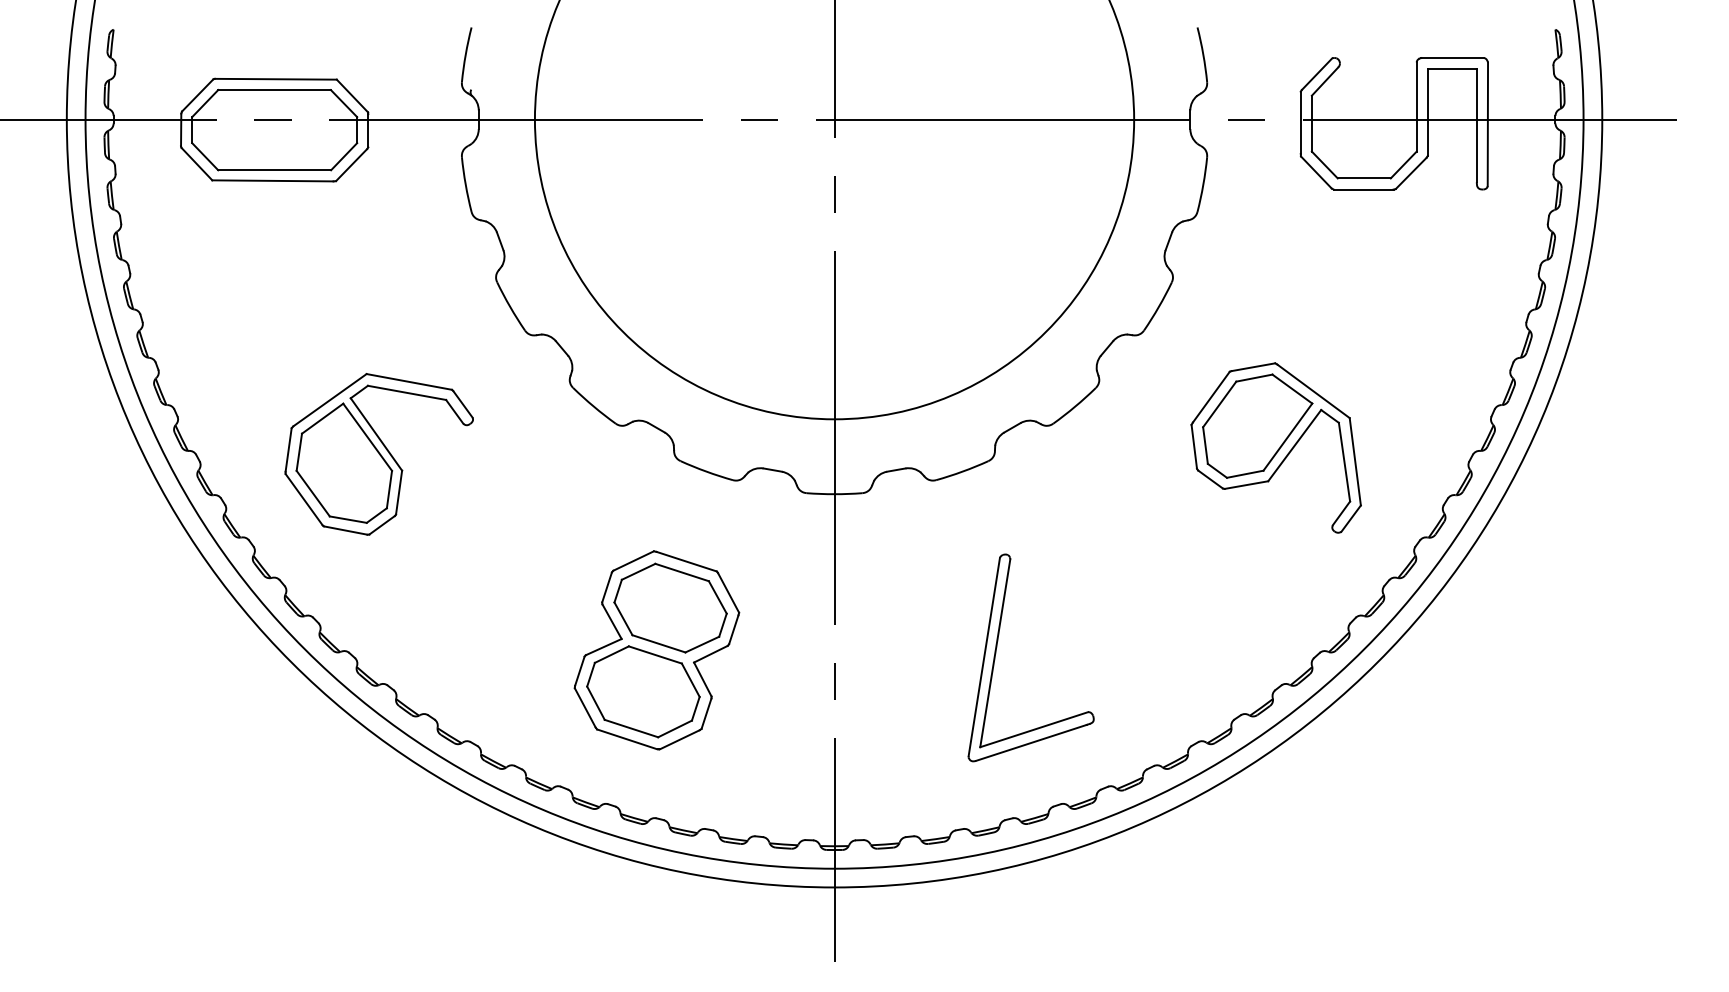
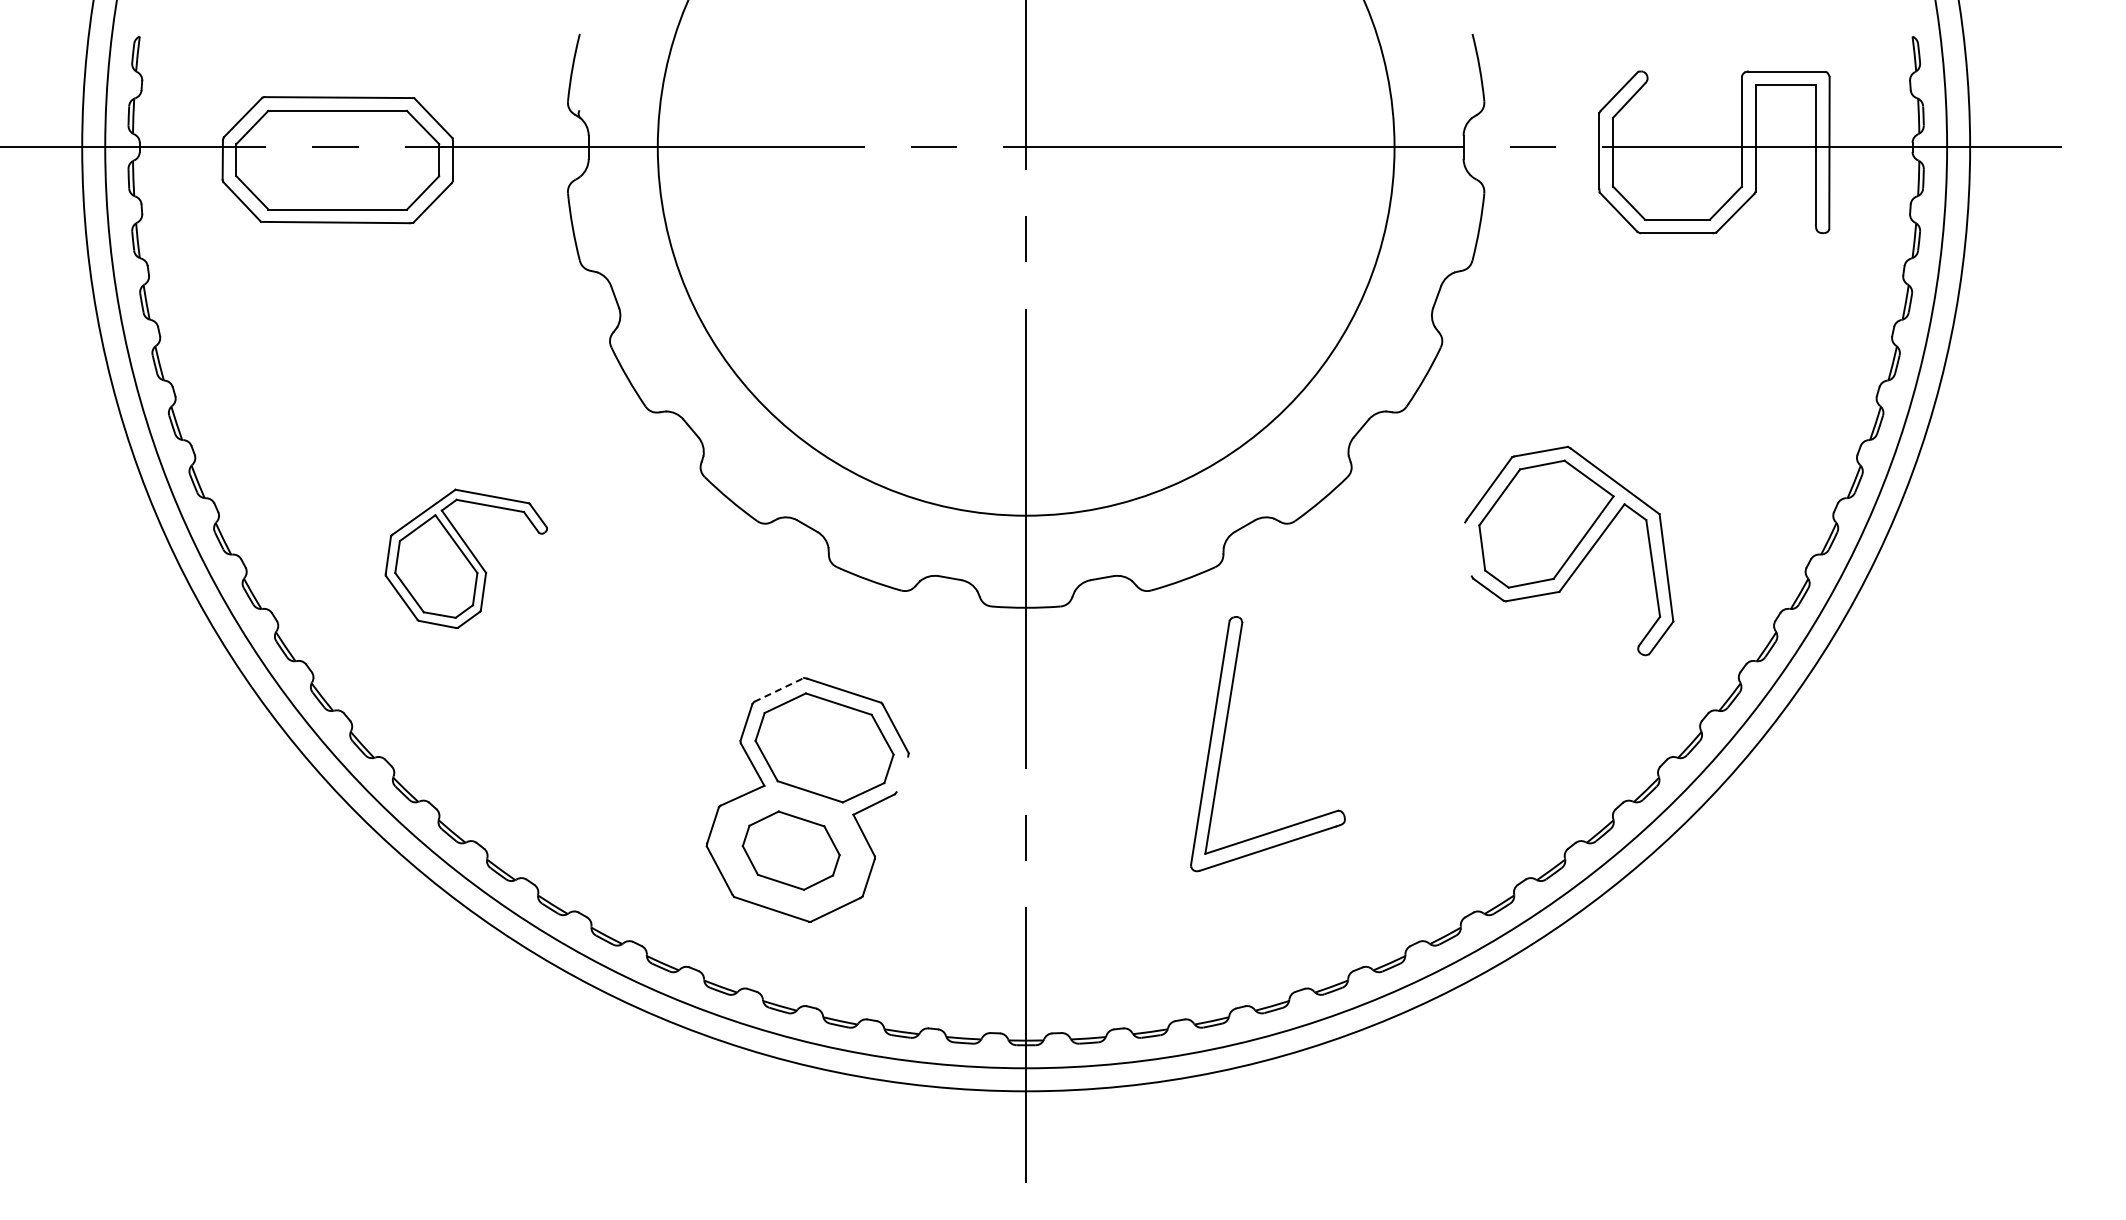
line: (1194, 446) -> (1468, 549), removed
part: (379, 454) -> (466, 558), size x0.7
line: (633, 560) -> (779, 689), solid -> dashed
line: (733, 629) -> (902, 774), removed
part: (996, 650) -> (1225, 735), moved
part: (643, 691) -> (791, 850), size x0.7

